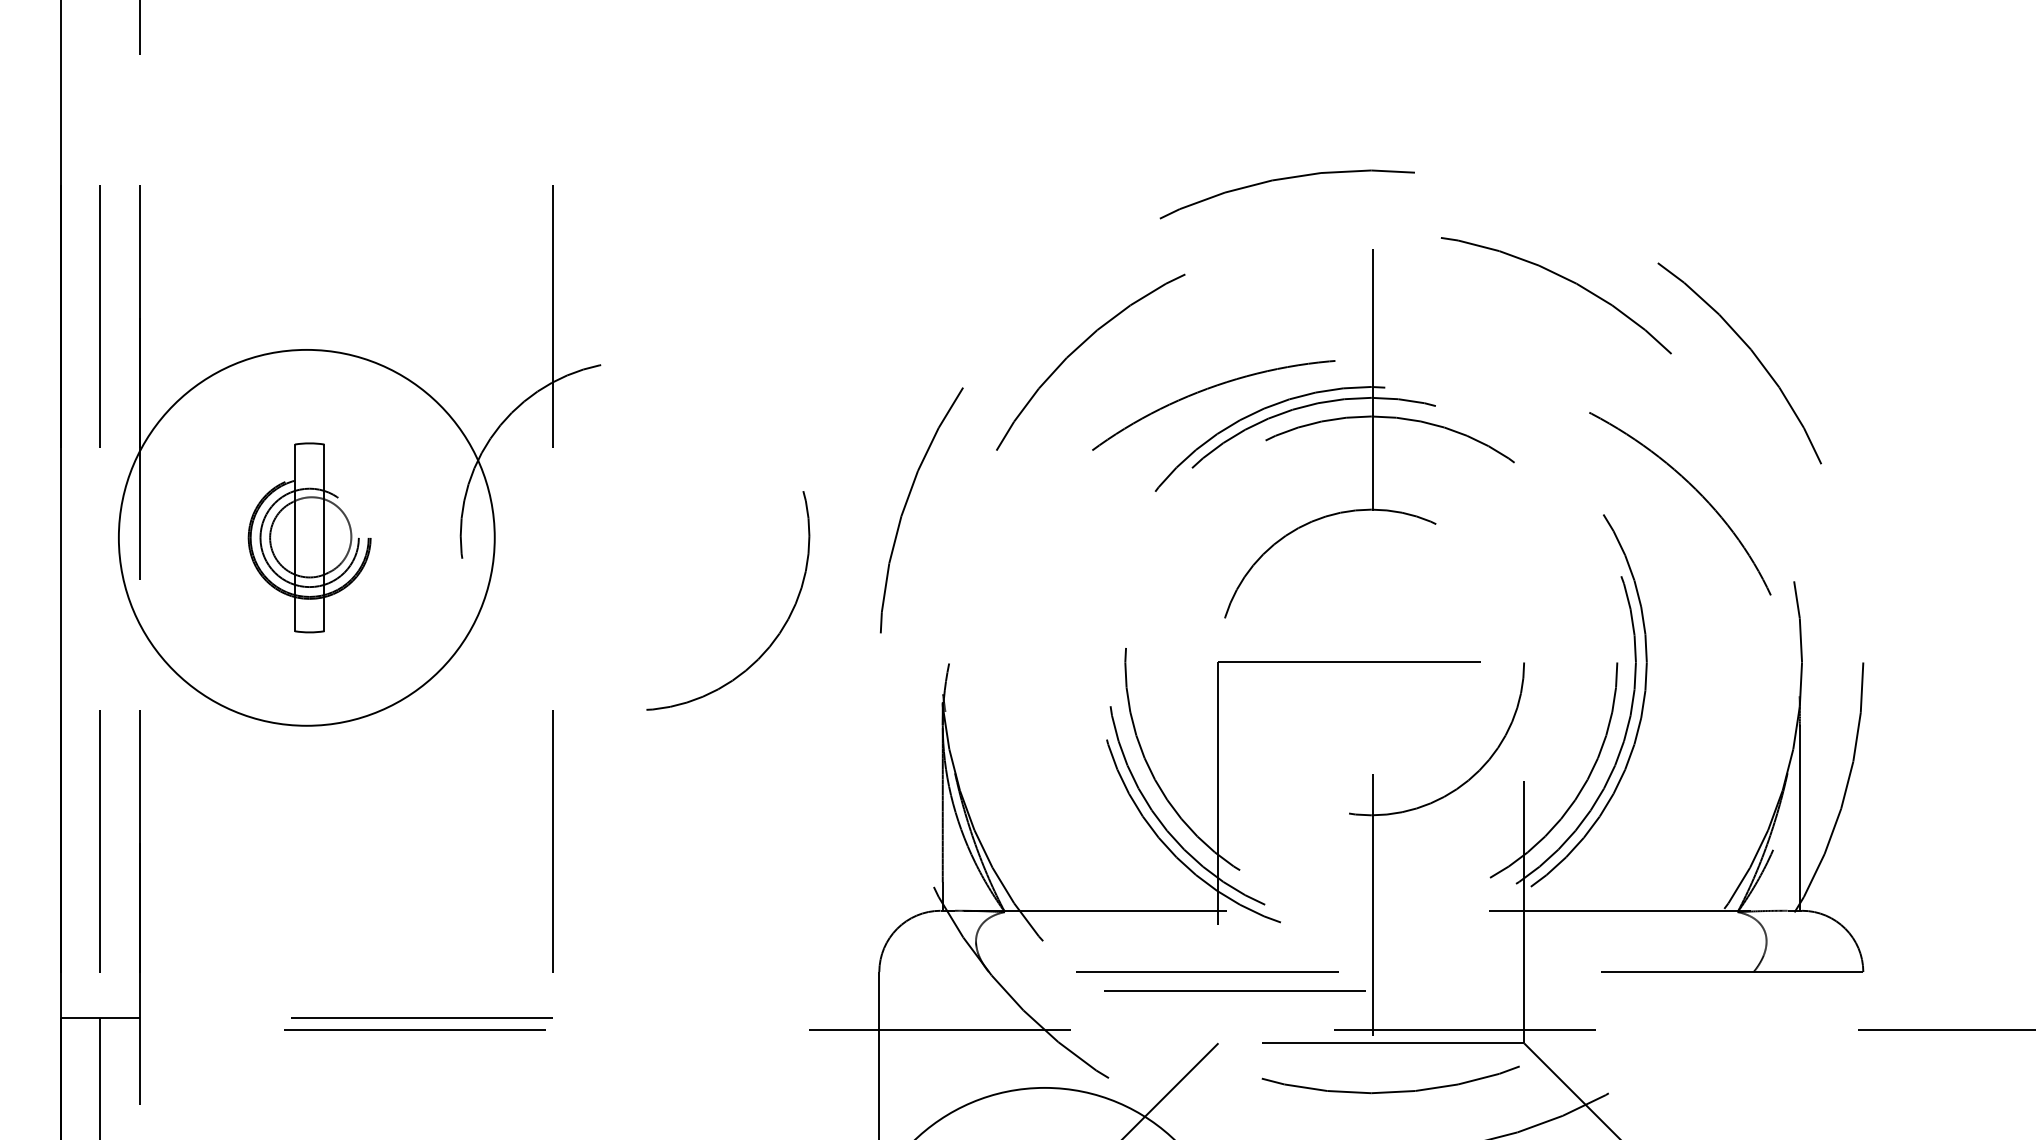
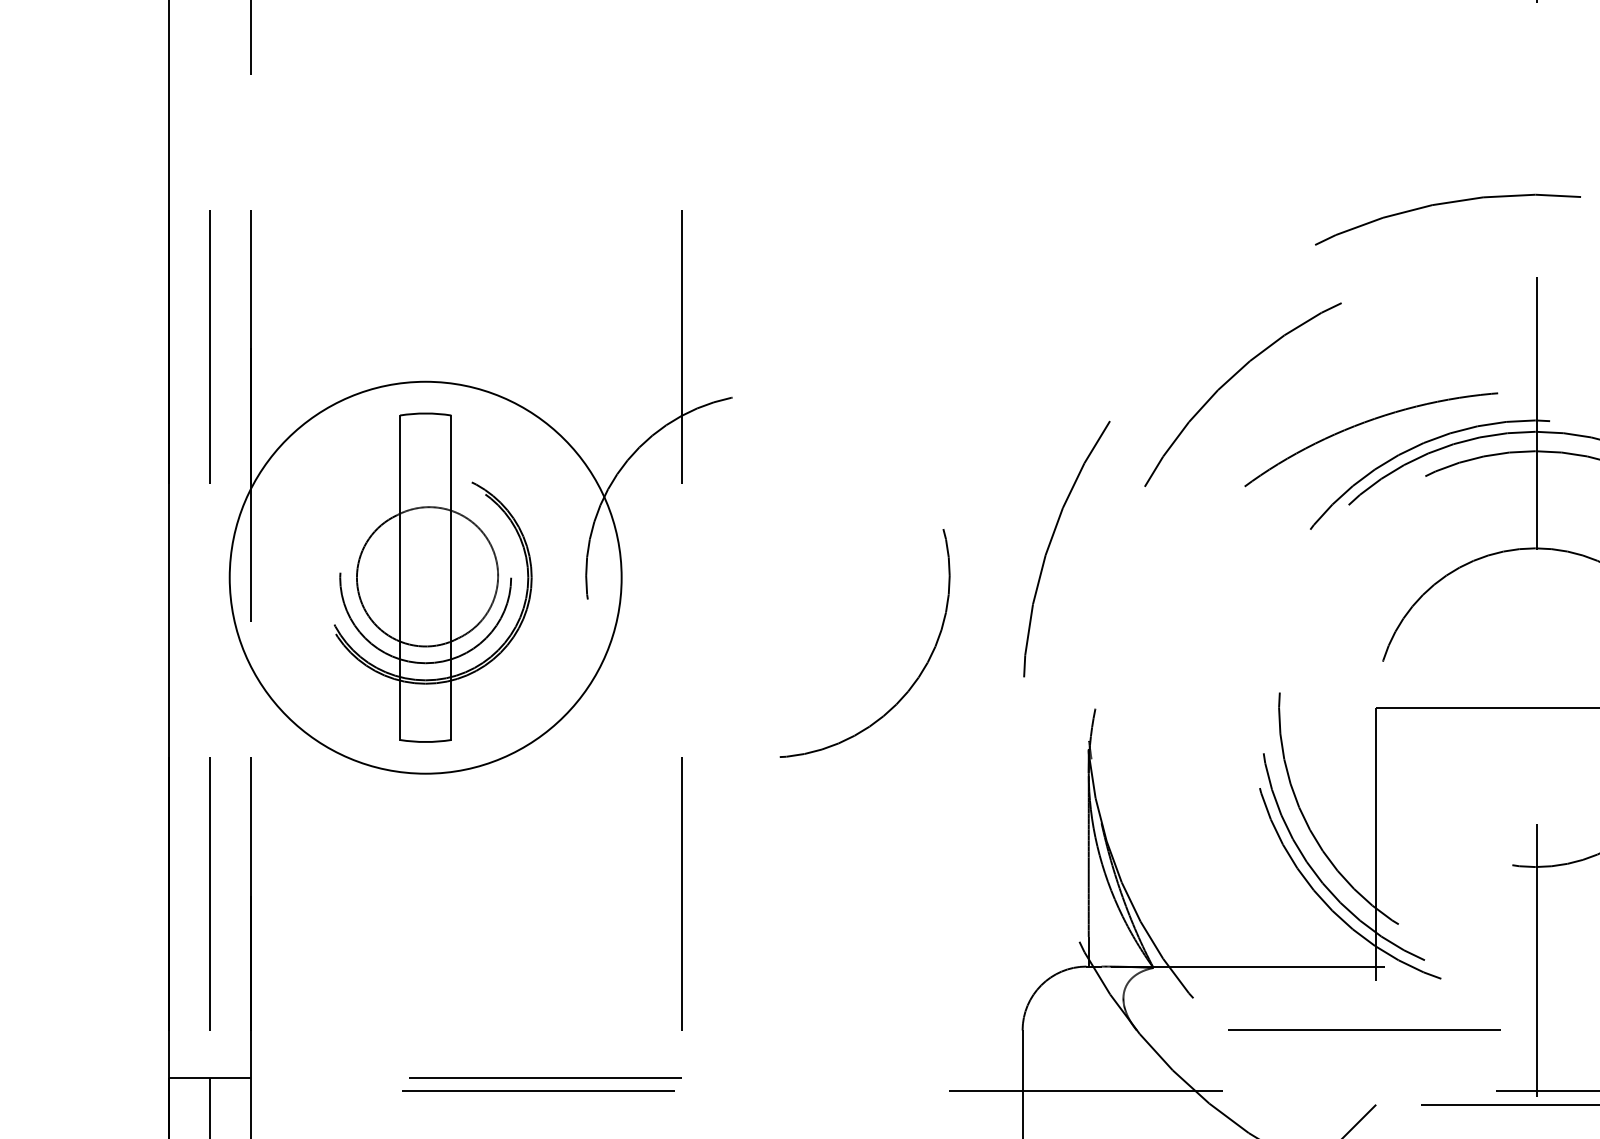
part: (313, 537) -> (432, 577), size x1.67
line: (1234, 990) -> (1392, 1049), removed

